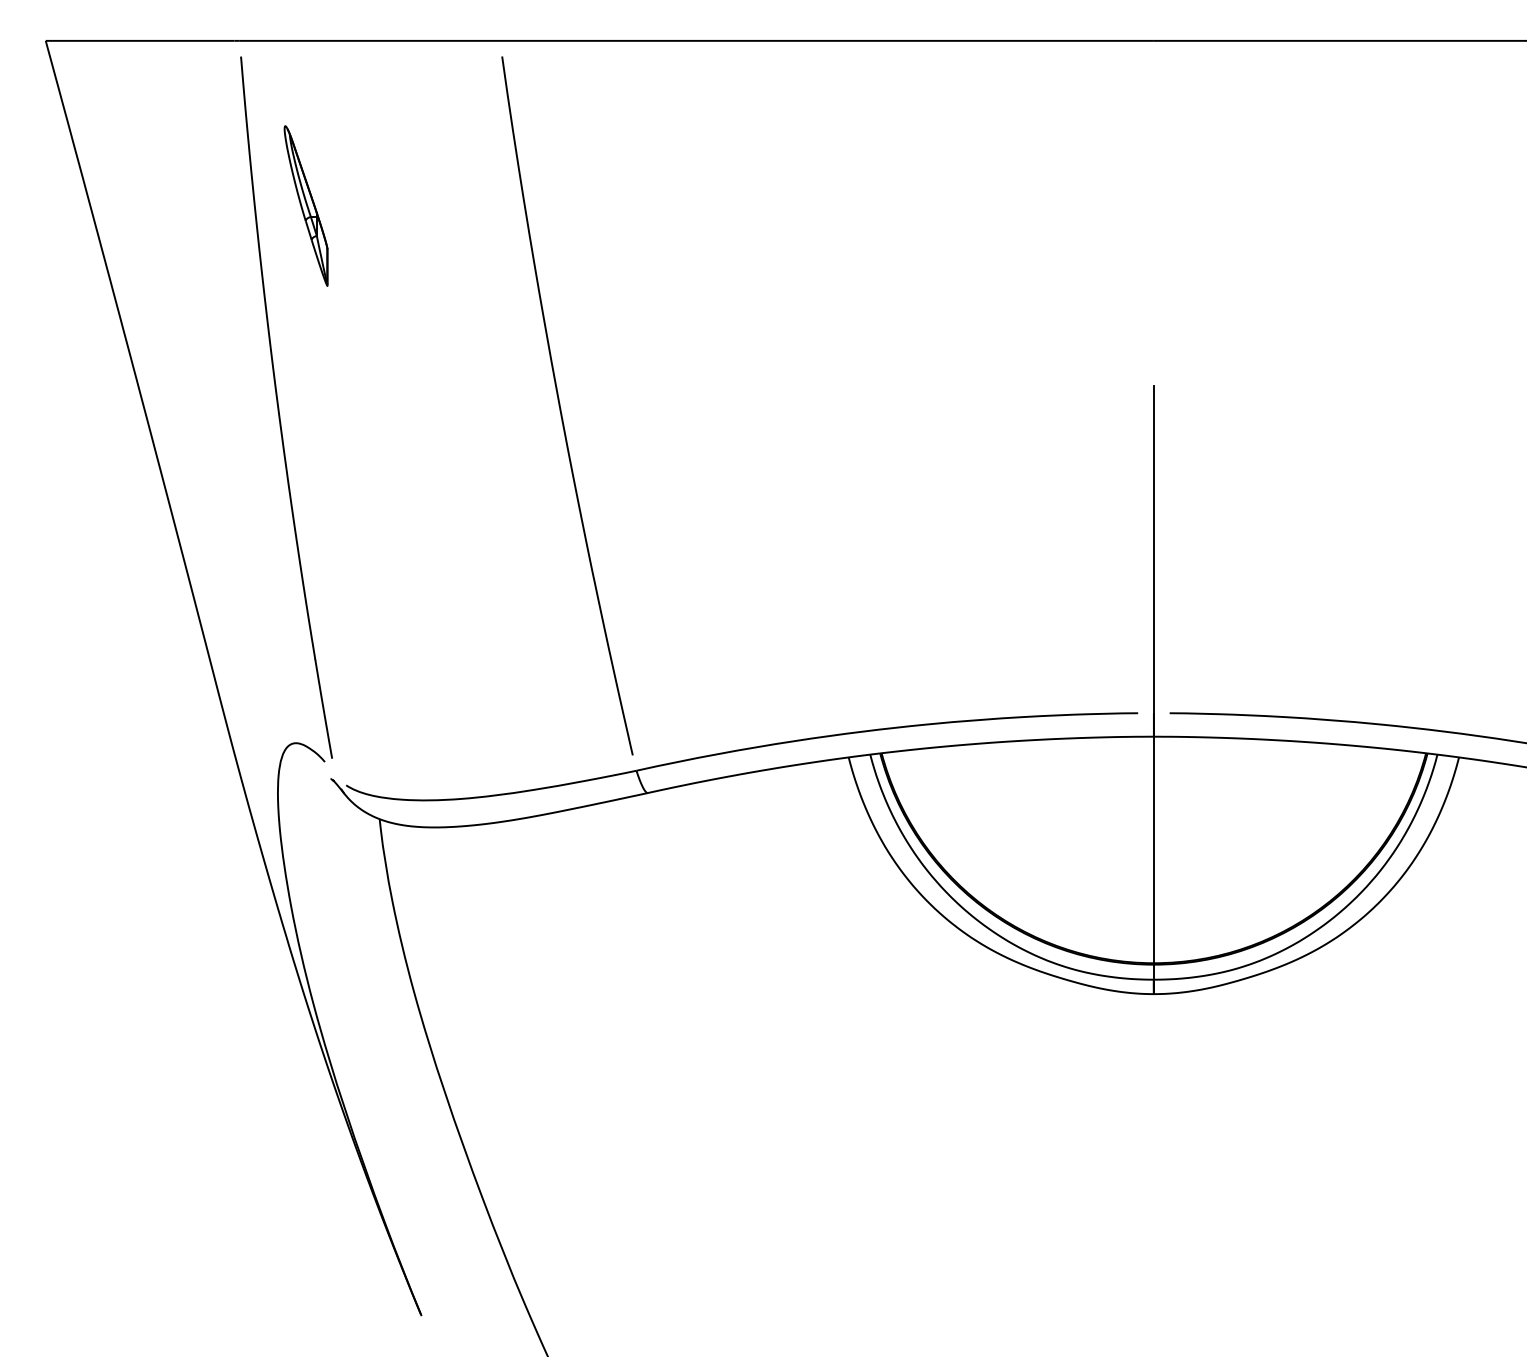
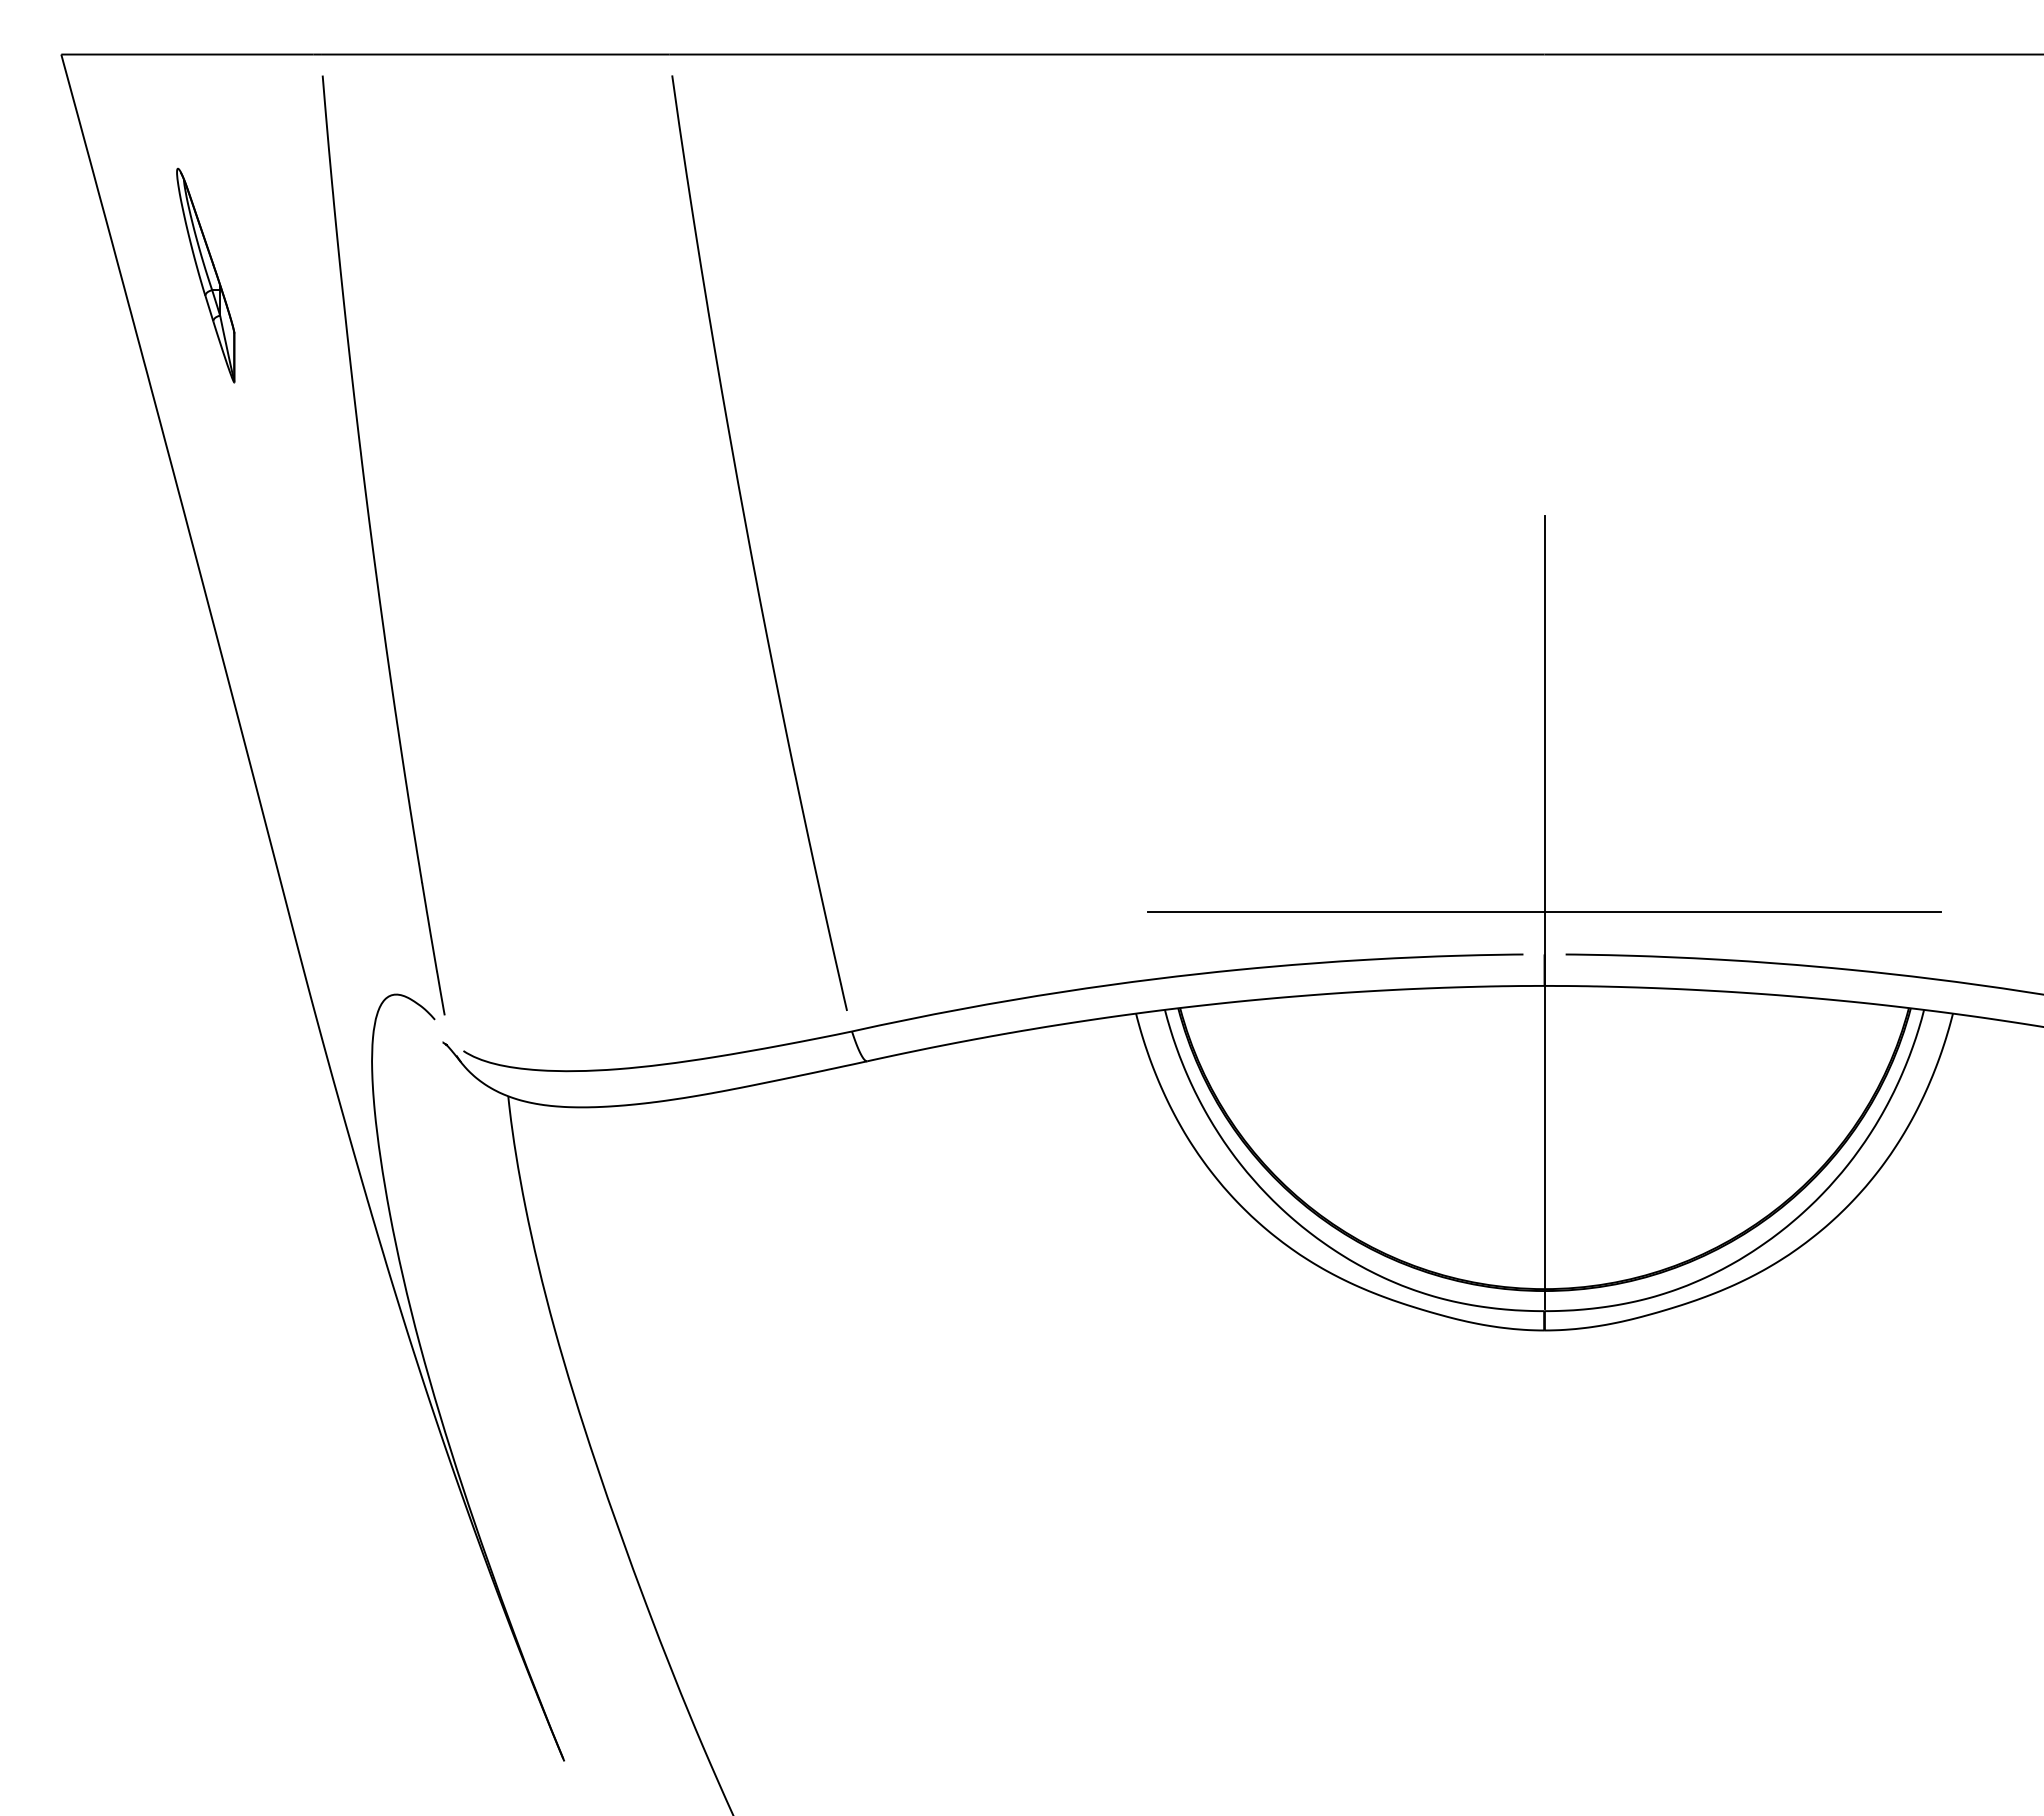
part: (305, 205) -> (205, 275), moved
line: (1153, 681) -> (1544, 912), added

